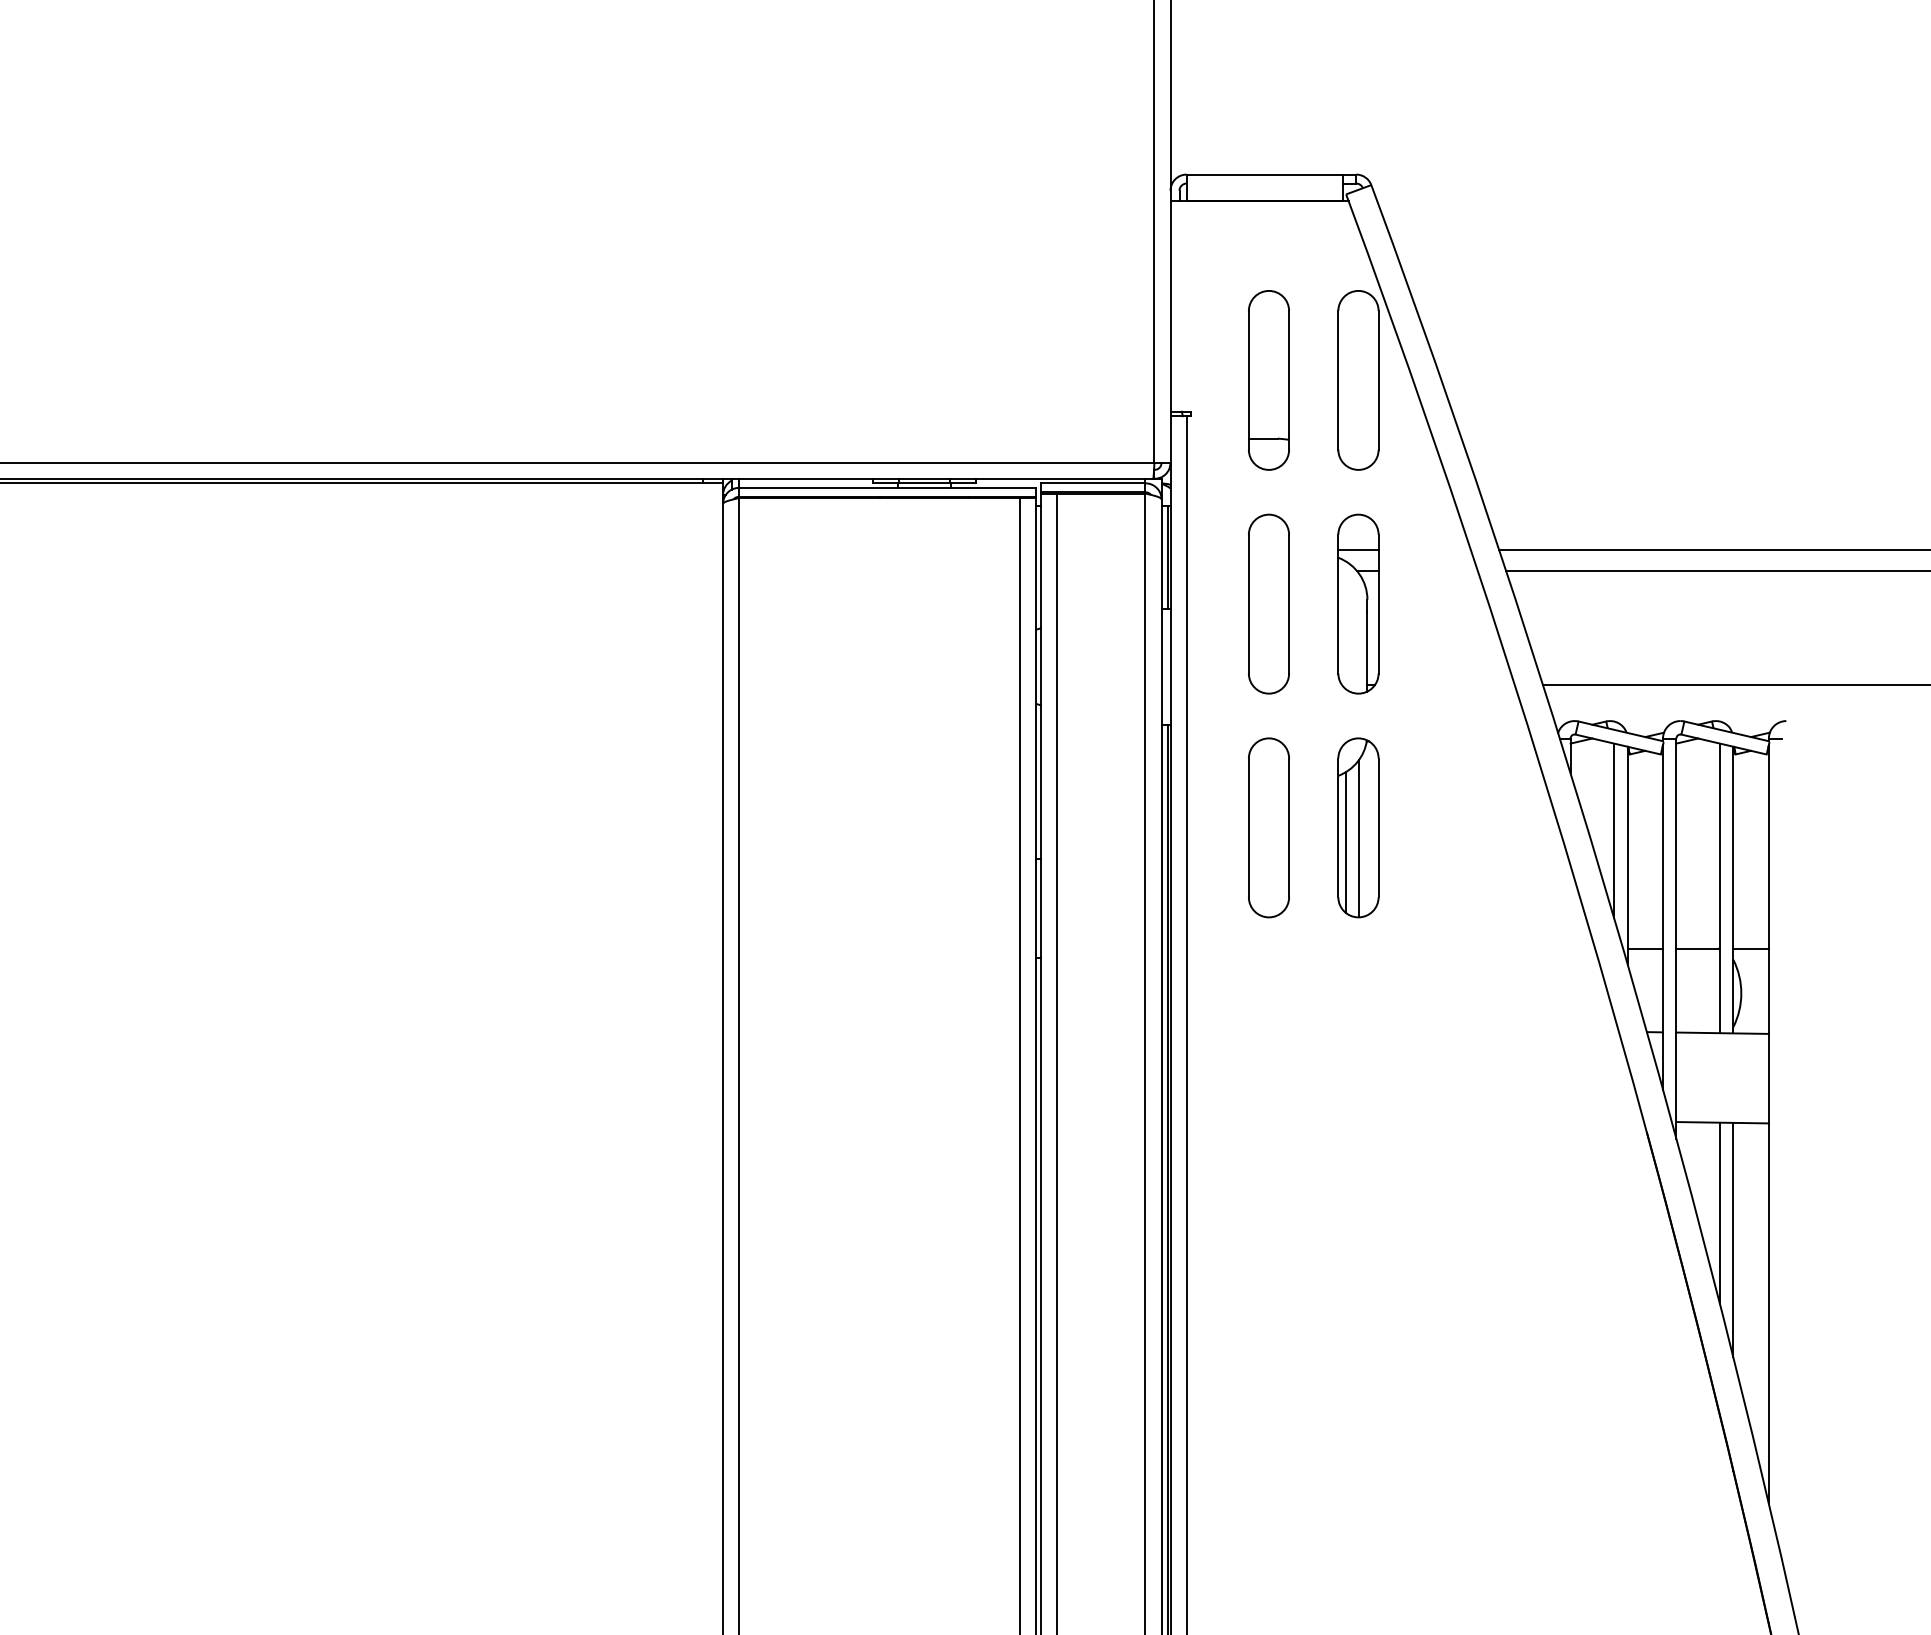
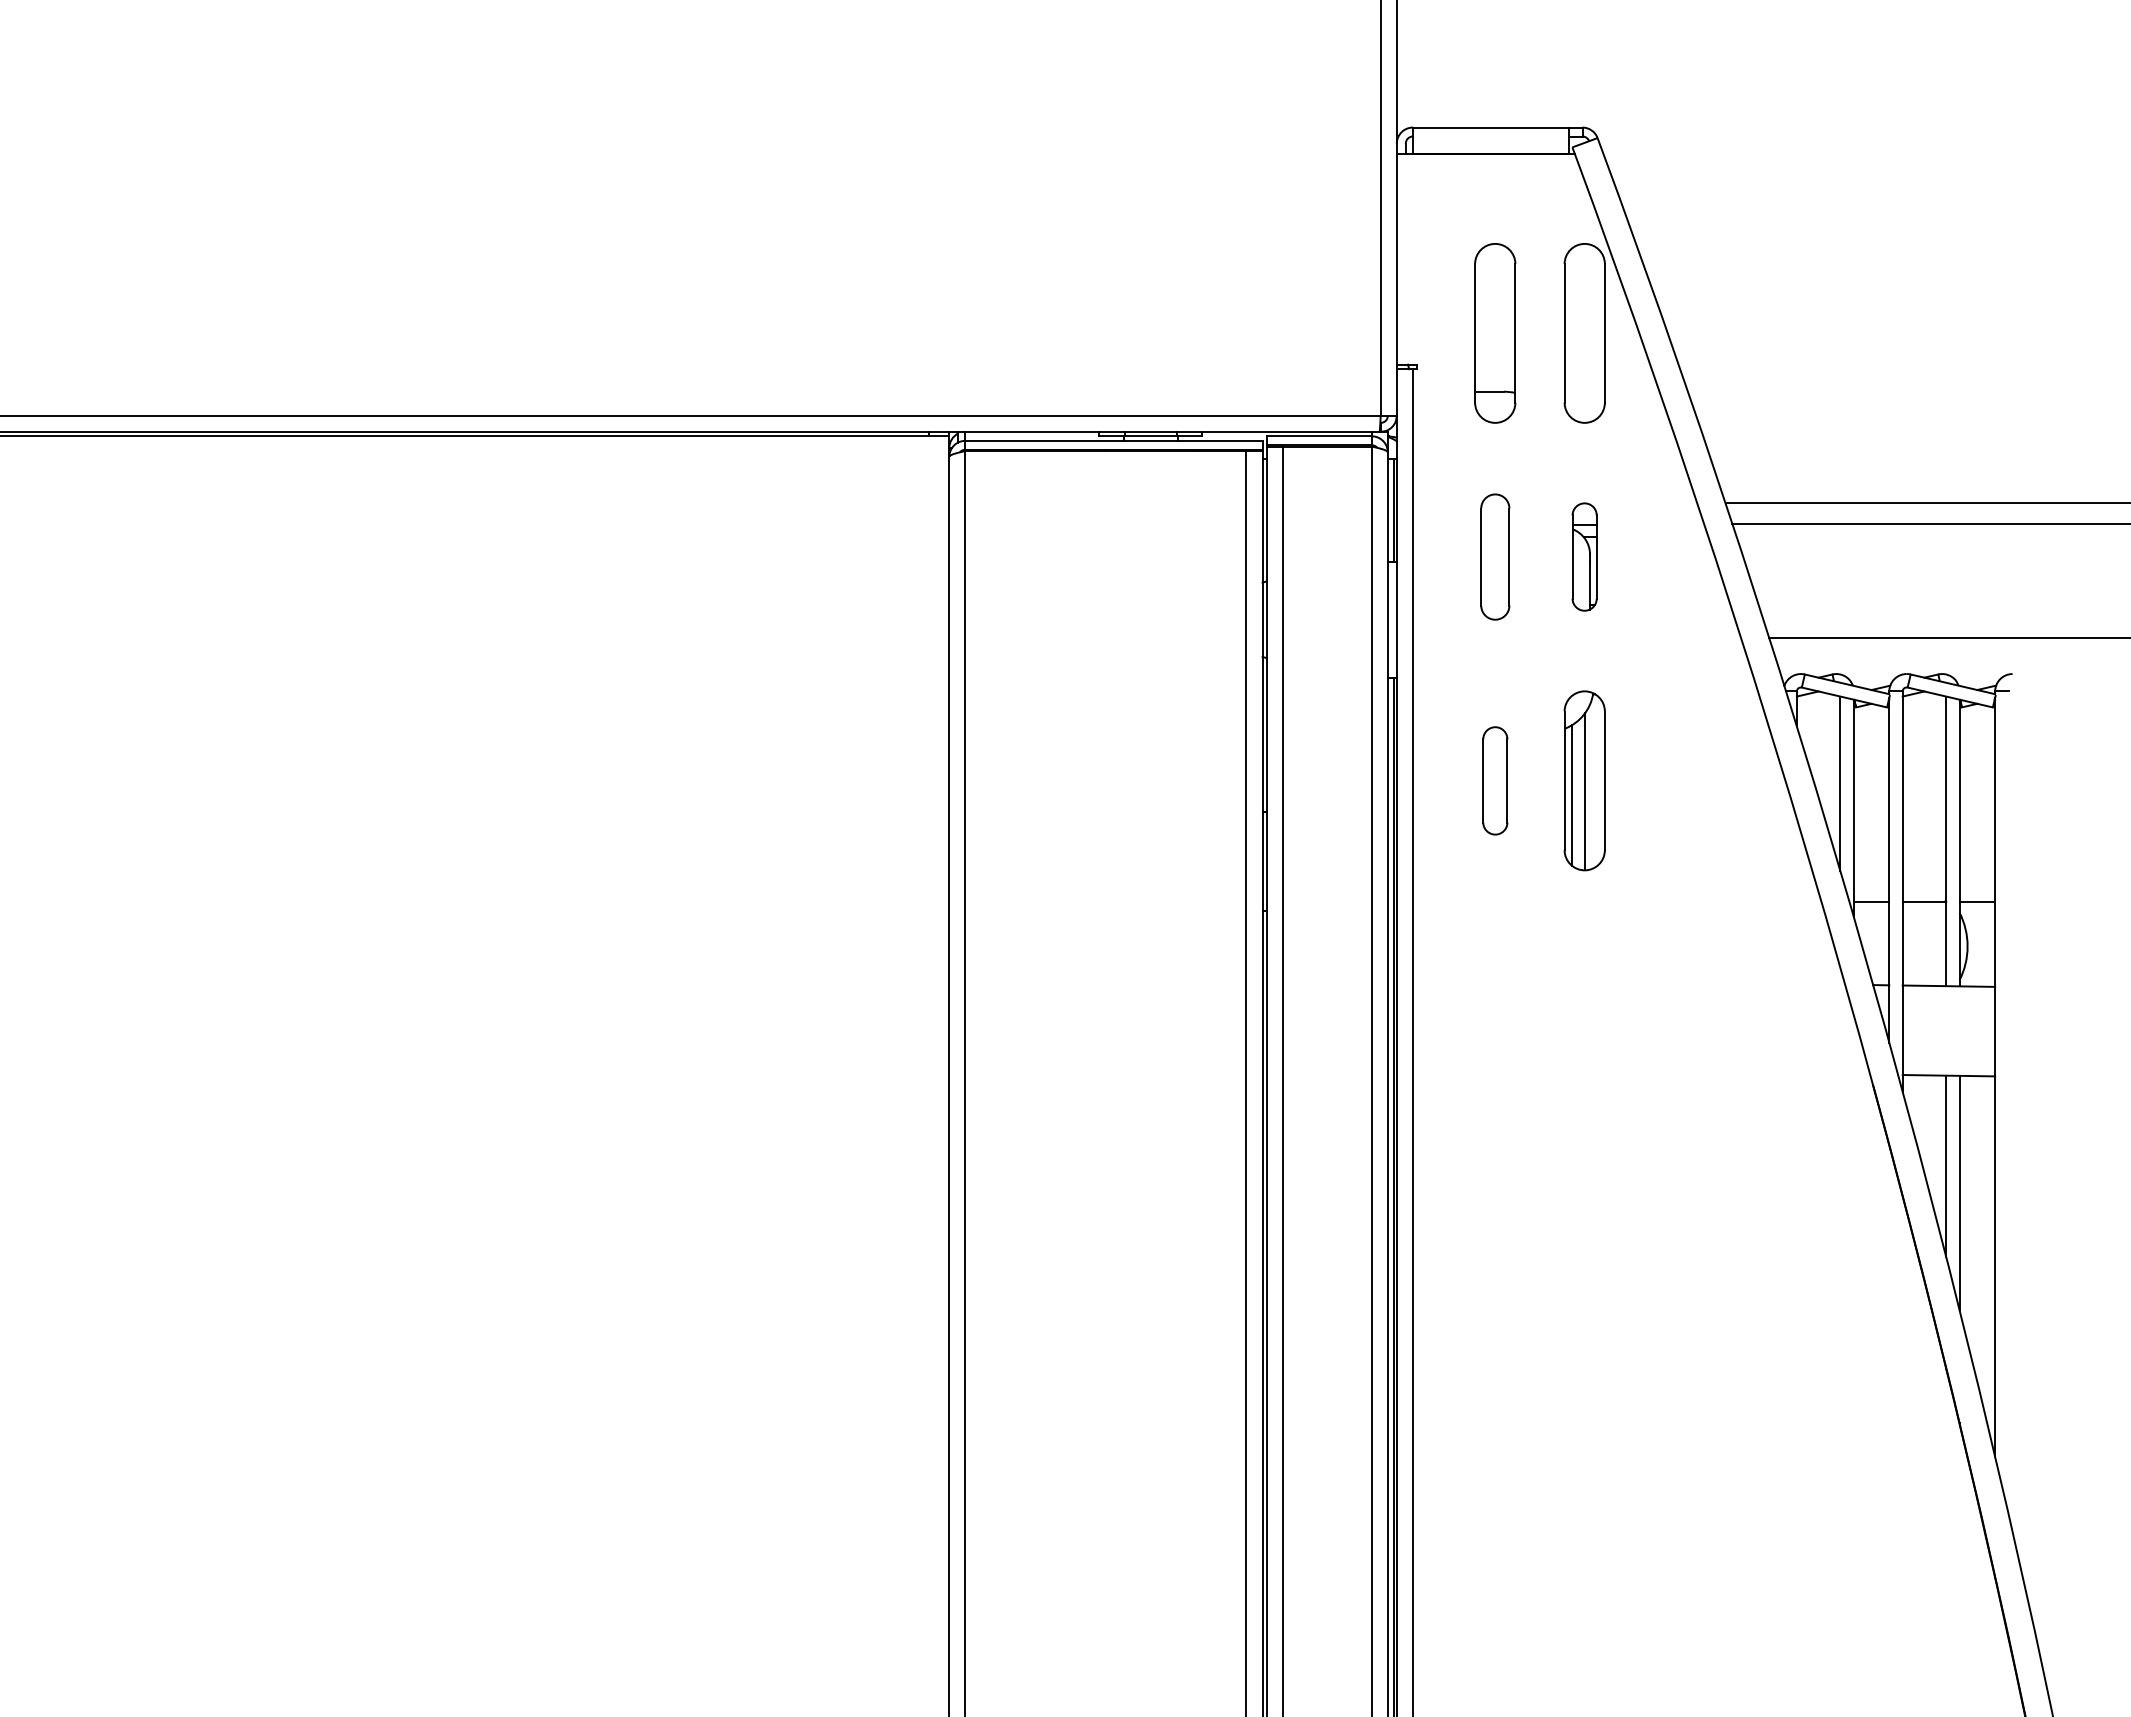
part: (1269, 603) -> (1495, 556), size x0.7
part: (1358, 603) -> (1584, 556), size x0.6
part: (1269, 827) -> (1495, 780), size x0.6

